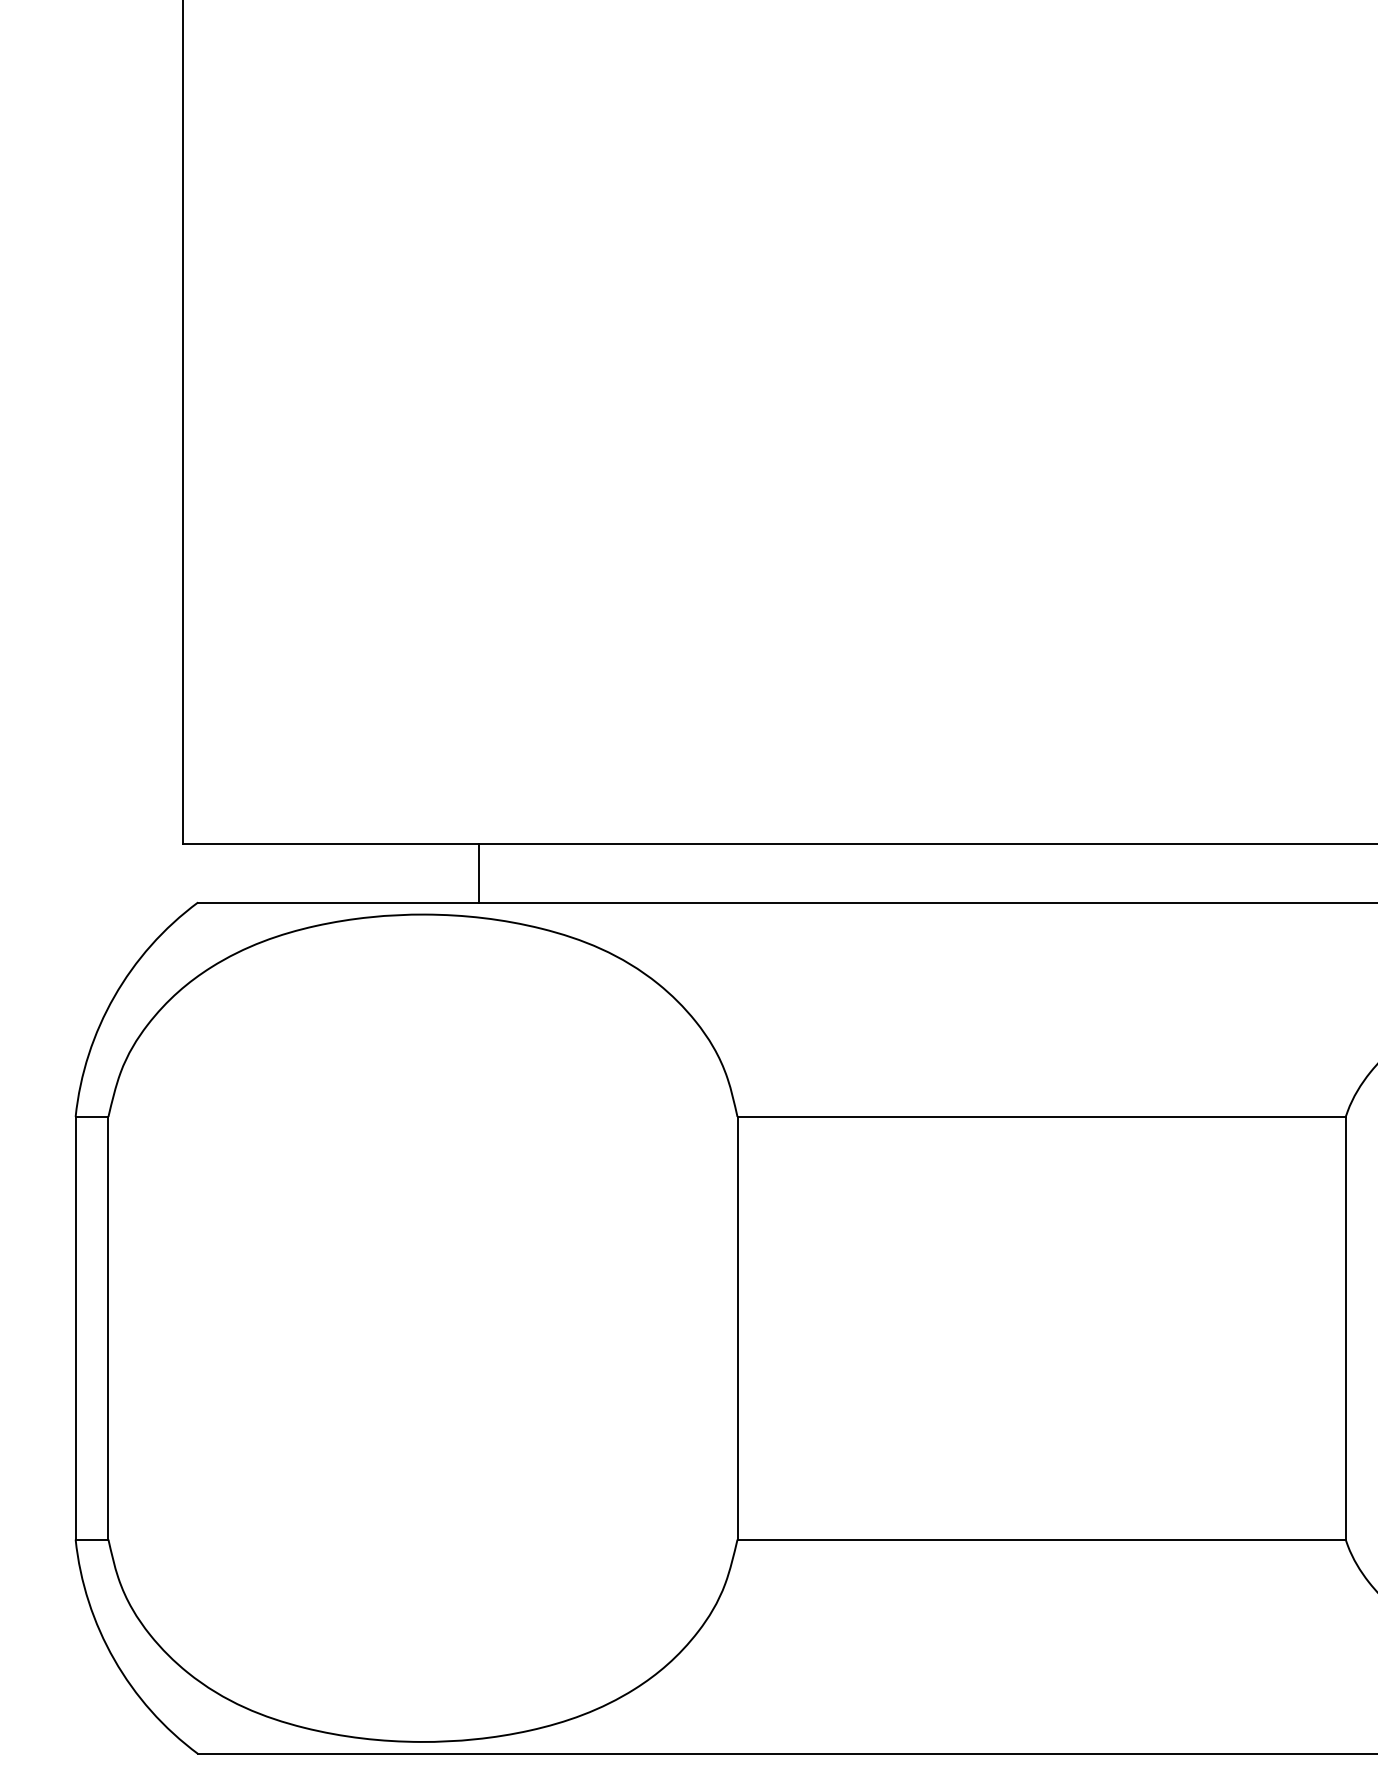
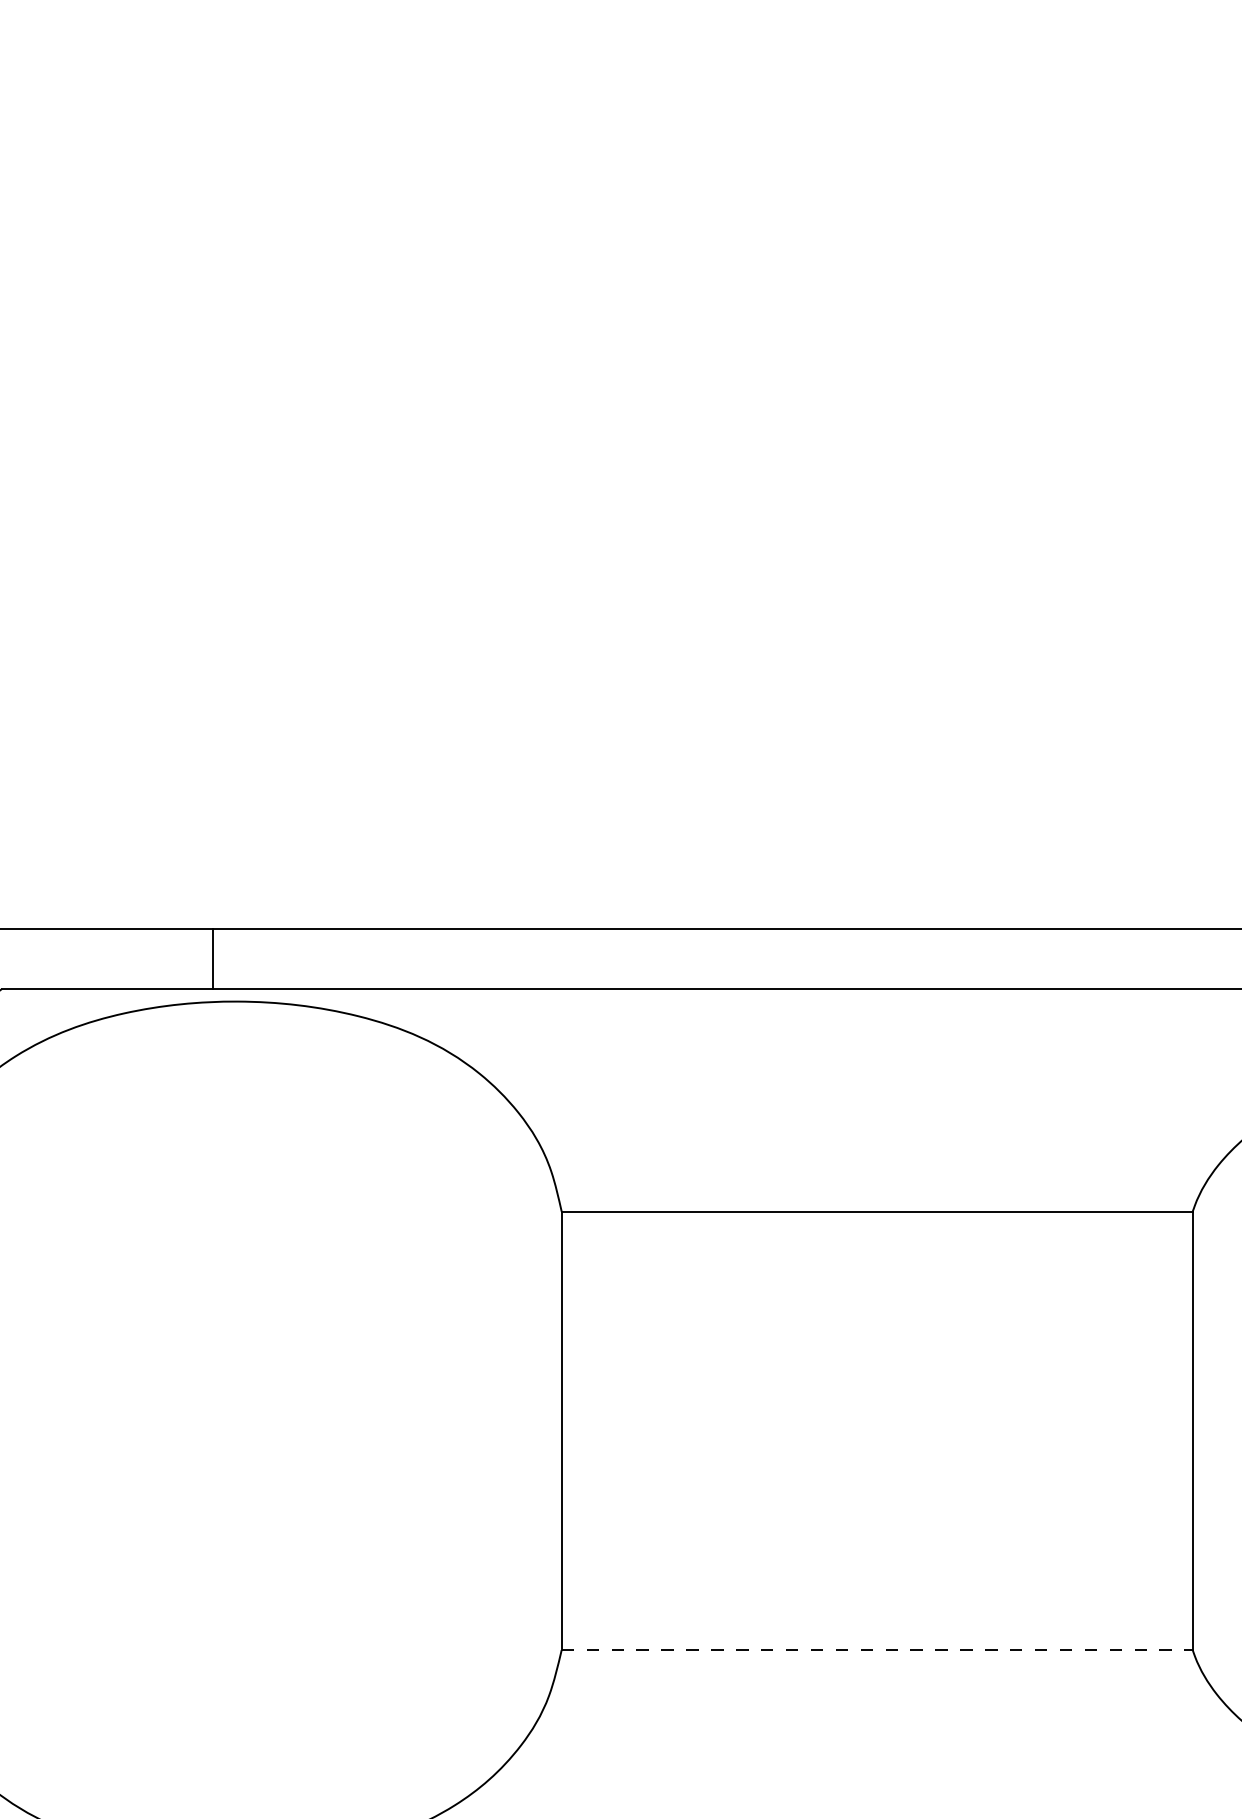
line: (478, 873) -> (213, 958), moved
line: (1042, 1539) -> (878, 1650), solid -> dashed

